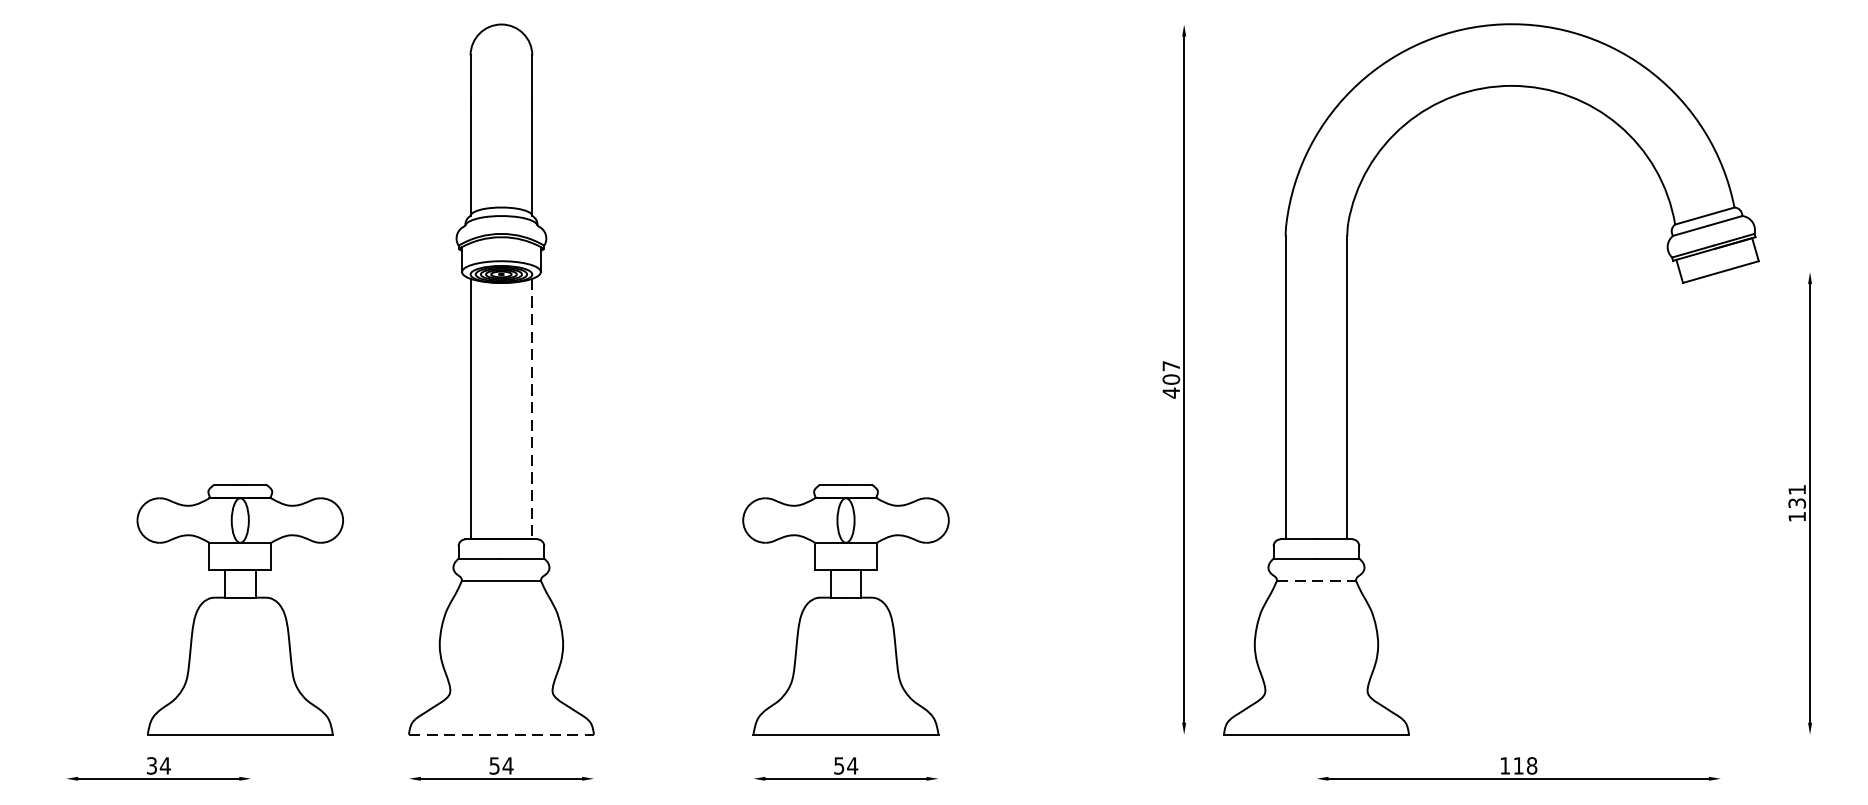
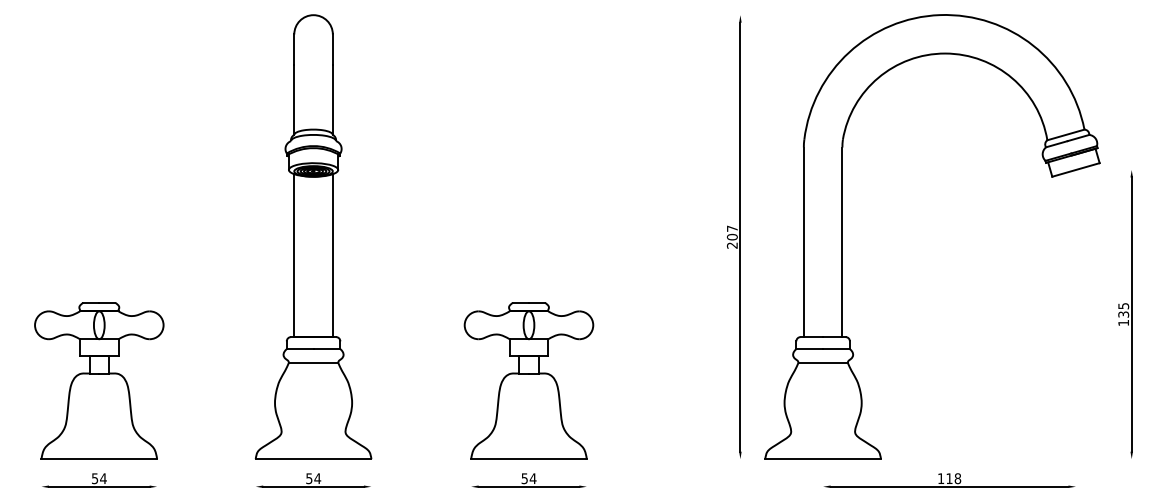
text: (1169, 392) -> (731, 245), 407 -> 207
line: (531, 410) -> (332, 256), dashed -> solid
text: (1796, 490) -> (1123, 306), 131 -> 135
line: (1317, 580) -> (823, 362), dashed -> solid
part: (240, 608) -> (99, 380), moved
line: (501, 735) -> (313, 459), dashed -> solid
text: (152, 765) -> (95, 478), 34 -> 54

